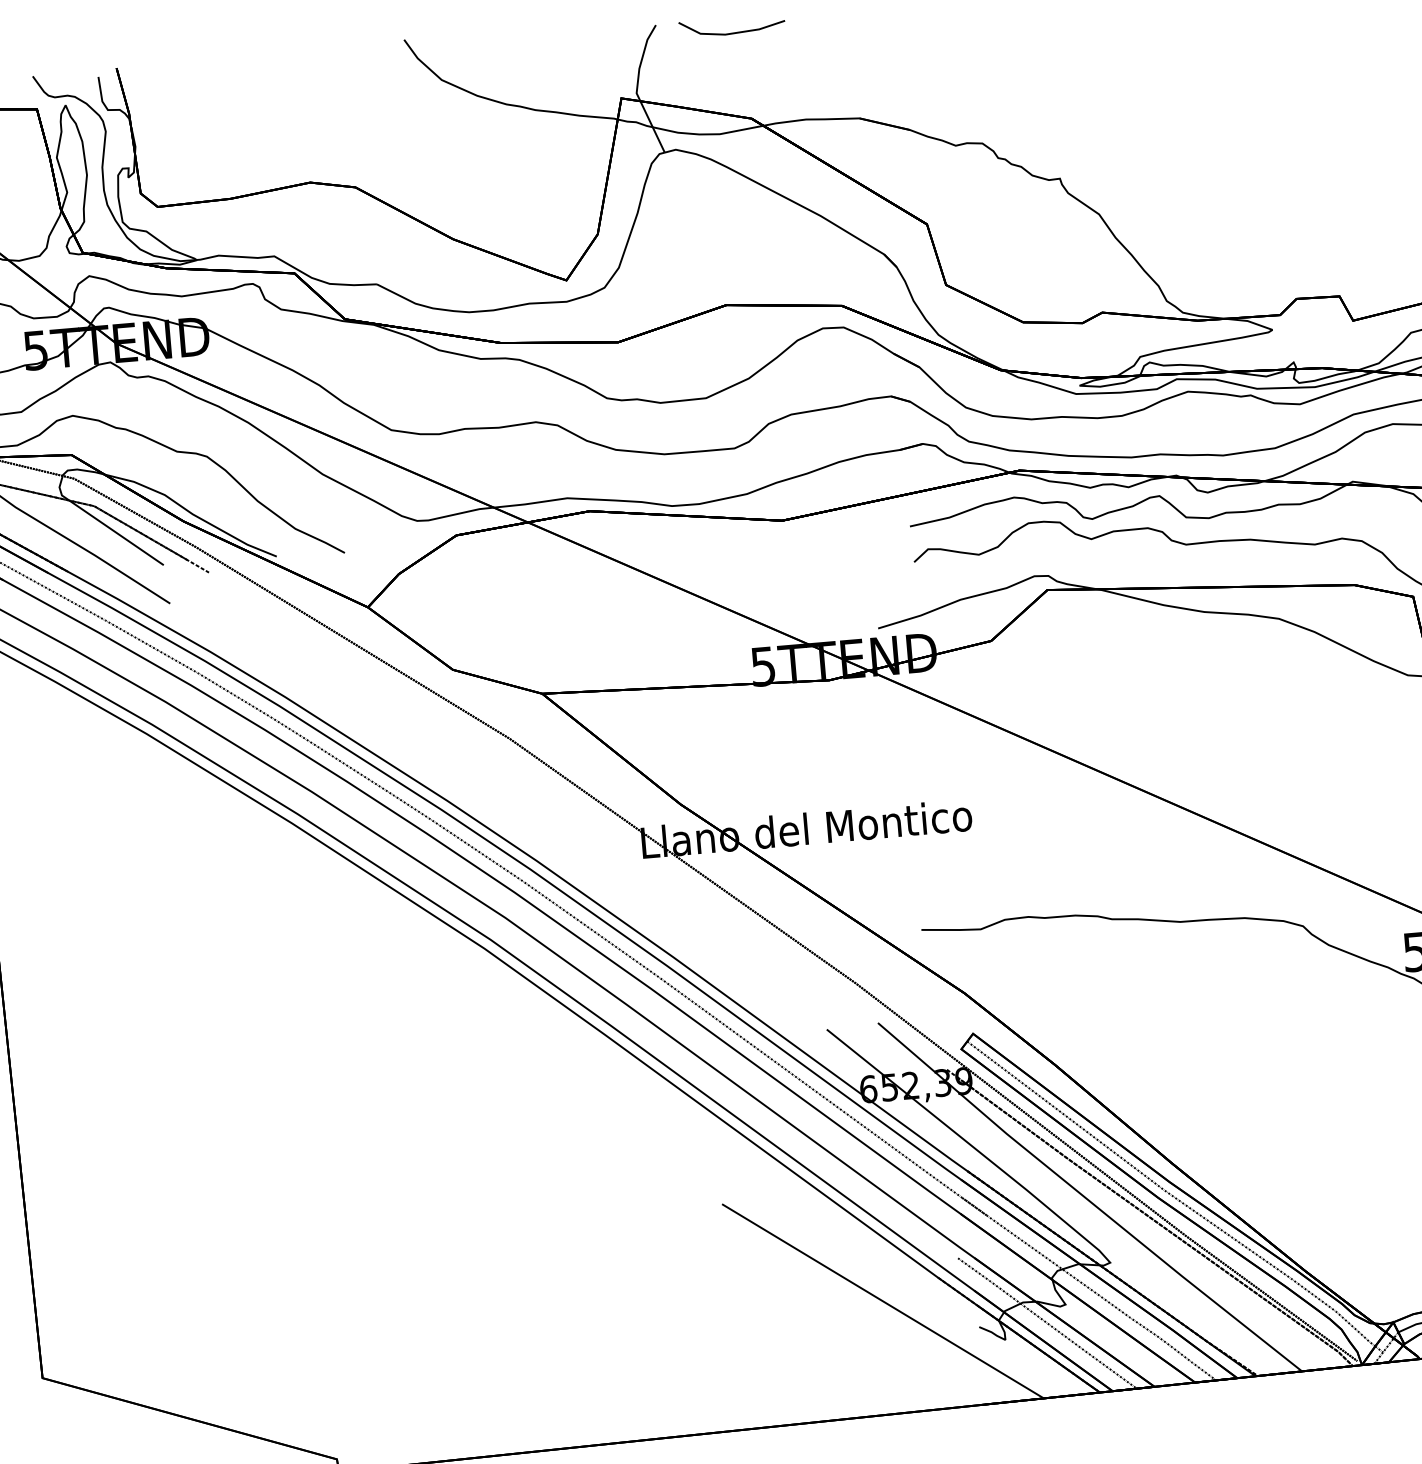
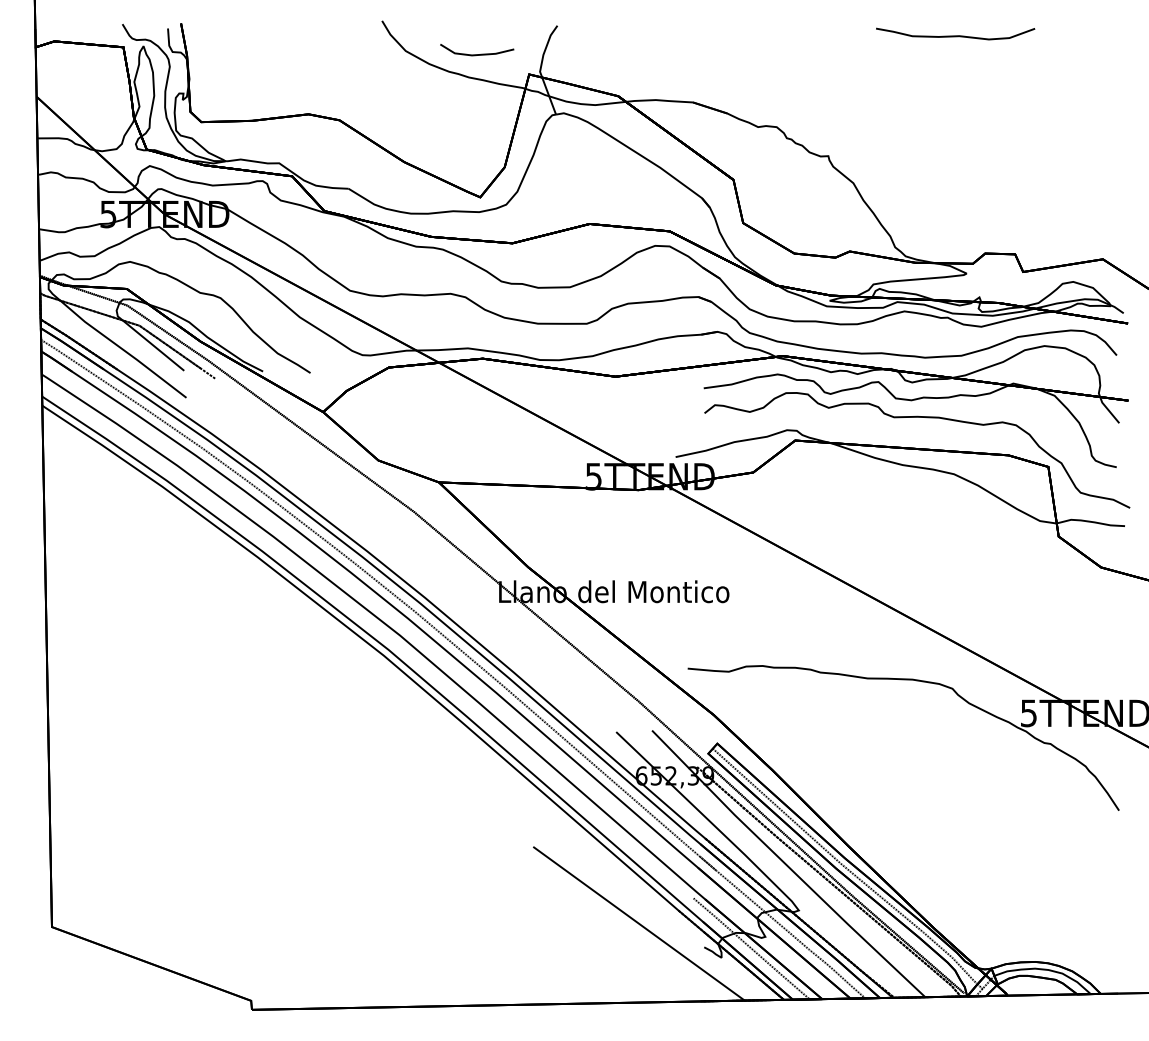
line: (733, 32) -> (477, 54), moved

